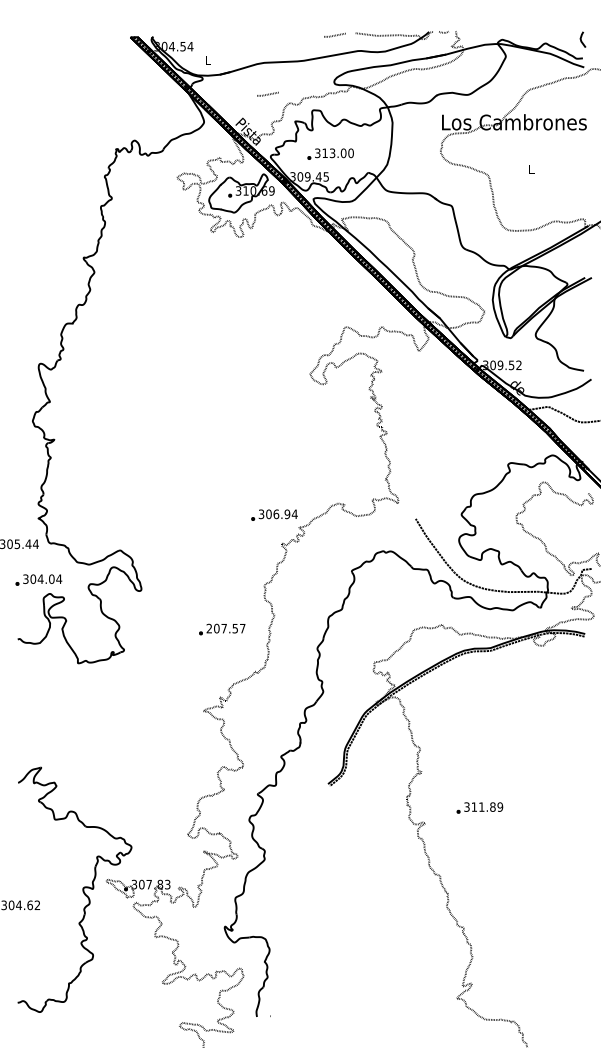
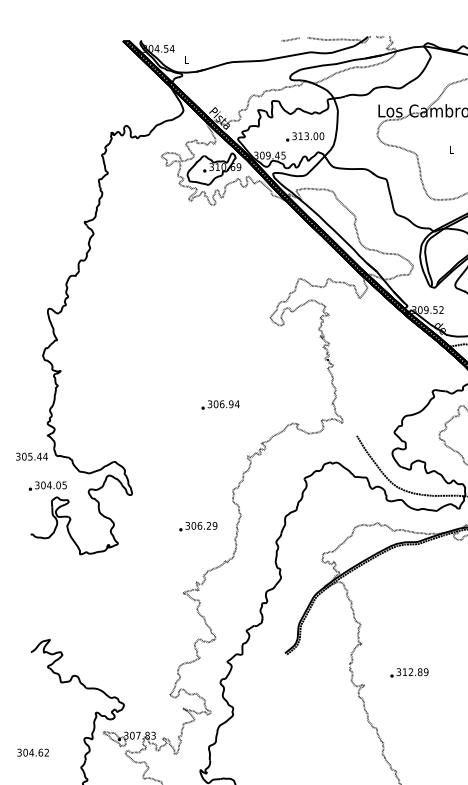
line: (268, 93) -> (236, 87), removed
text: (330, 153) -> (305, 136), moved
text: (274, 514) -> (220, 404), moved
text: (59, 579) -> (64, 485), 304.04 -> 304.05
text: (225, 628) -> (200, 525), 207.57 -> 306.29
text: (481, 806) -> (410, 671), 311.89 -> 312.89

